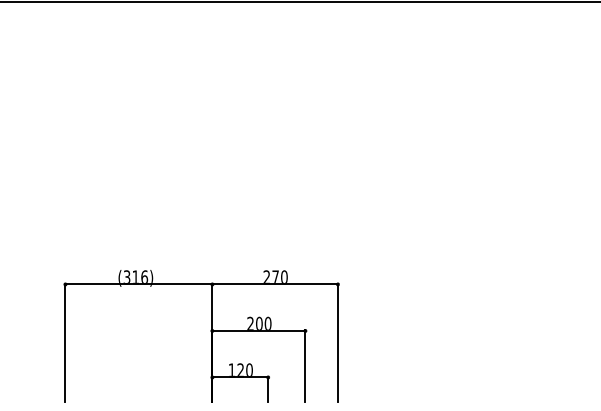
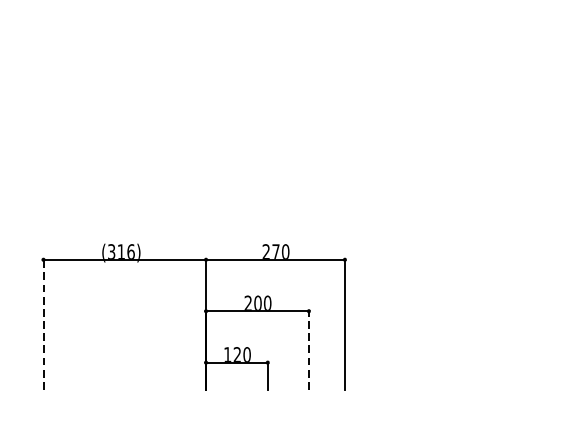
line: (65, 342) -> (43, 323), solid -> dashed
line: (305, 366) -> (309, 350), solid -> dashed

